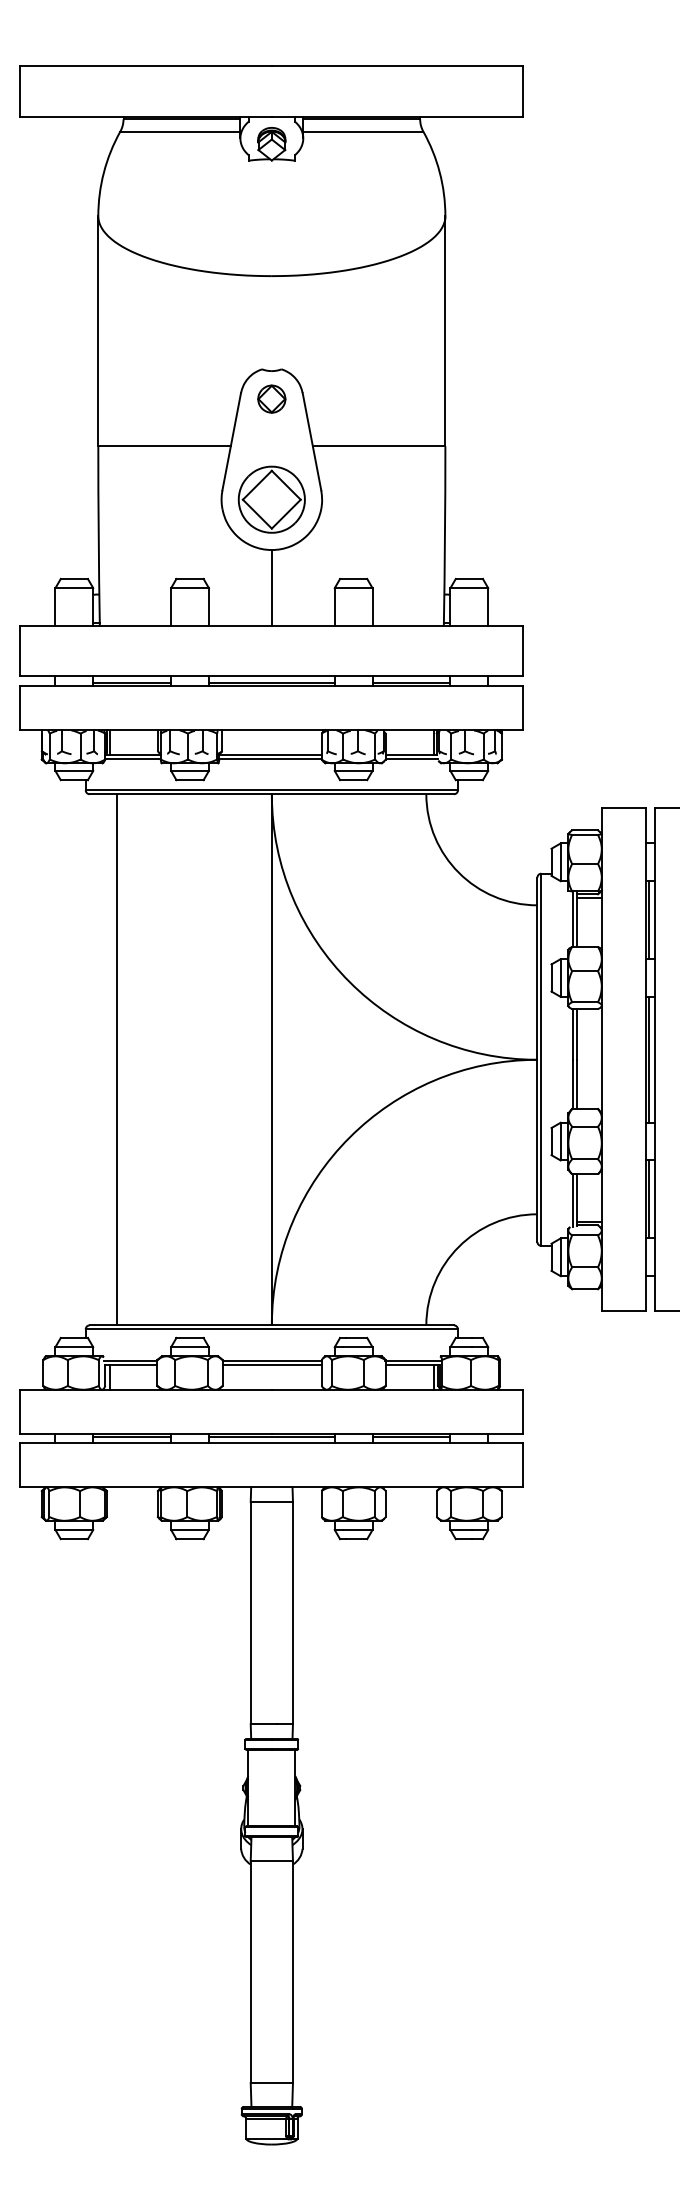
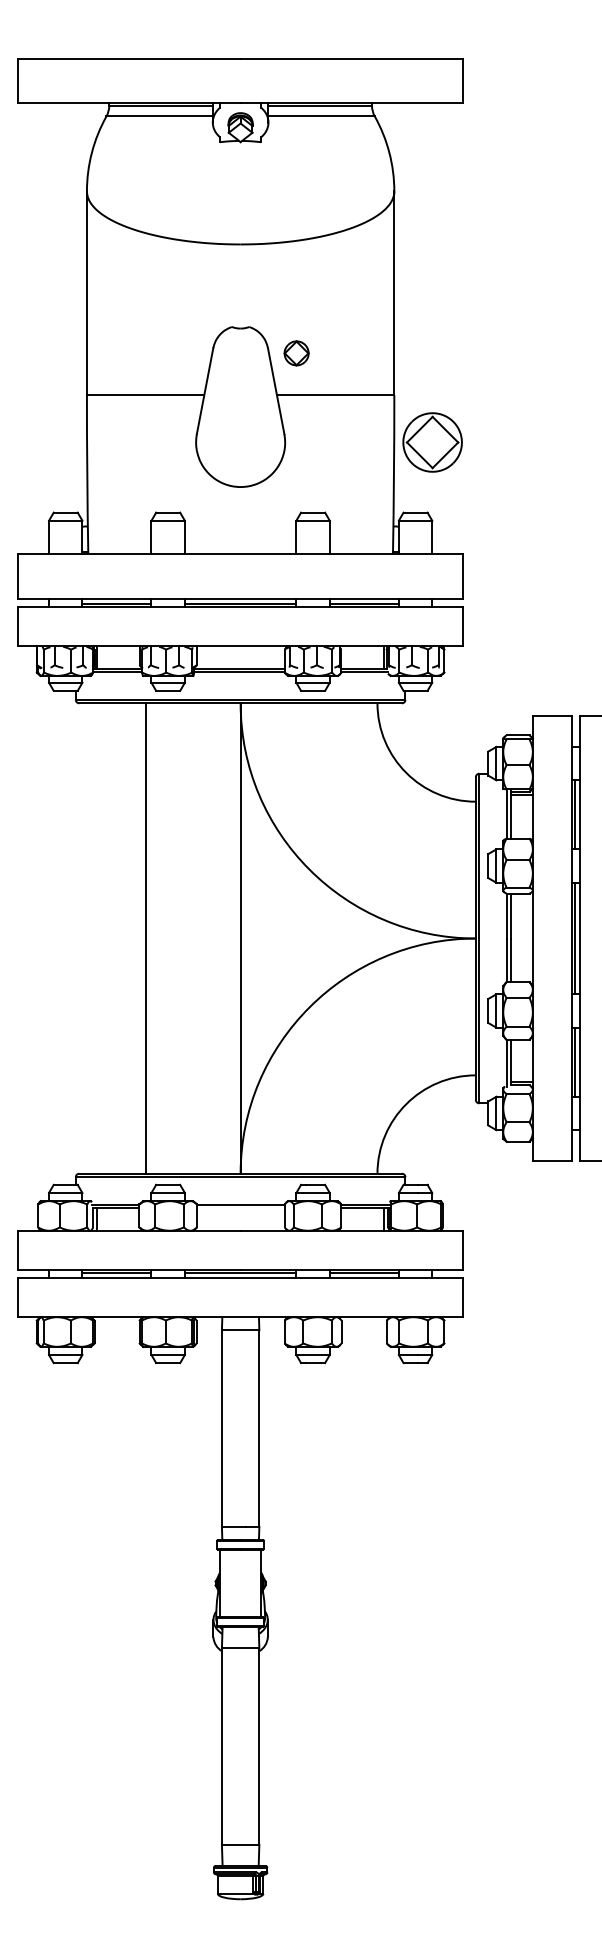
part: (271, 399) -> (296, 353), moved
part: (271, 499) -> (432, 442), moved
line: (271, 587) -> (240, 520), removed
line: (117, 1059) -> (145, 938), moved
line: (271, 1364) -> (240, 1208), removed

